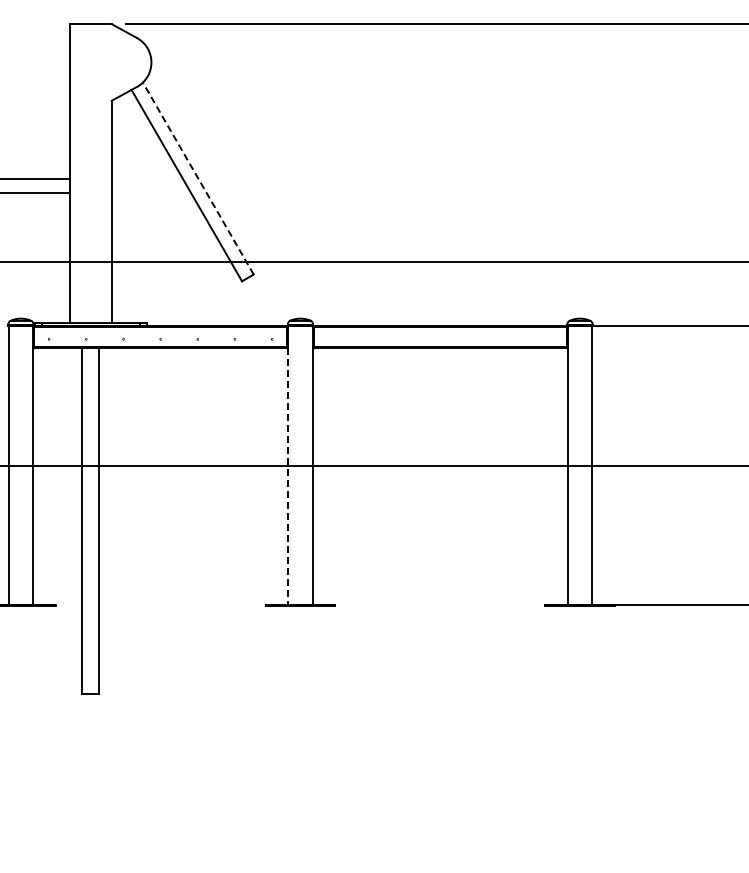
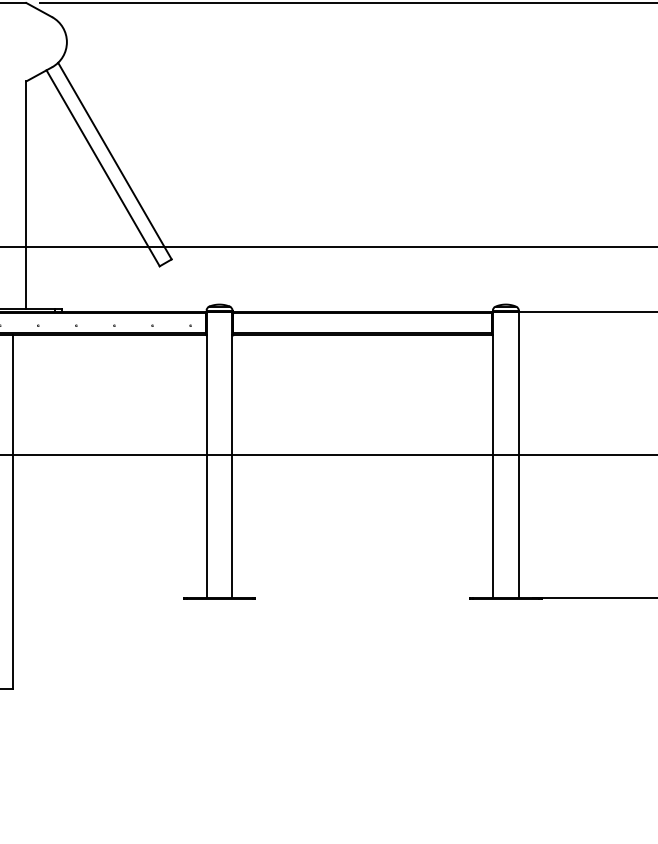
line: (198, 178) -> (115, 161), dashed -> solid
line: (288, 476) -> (207, 466), dashed -> solid

